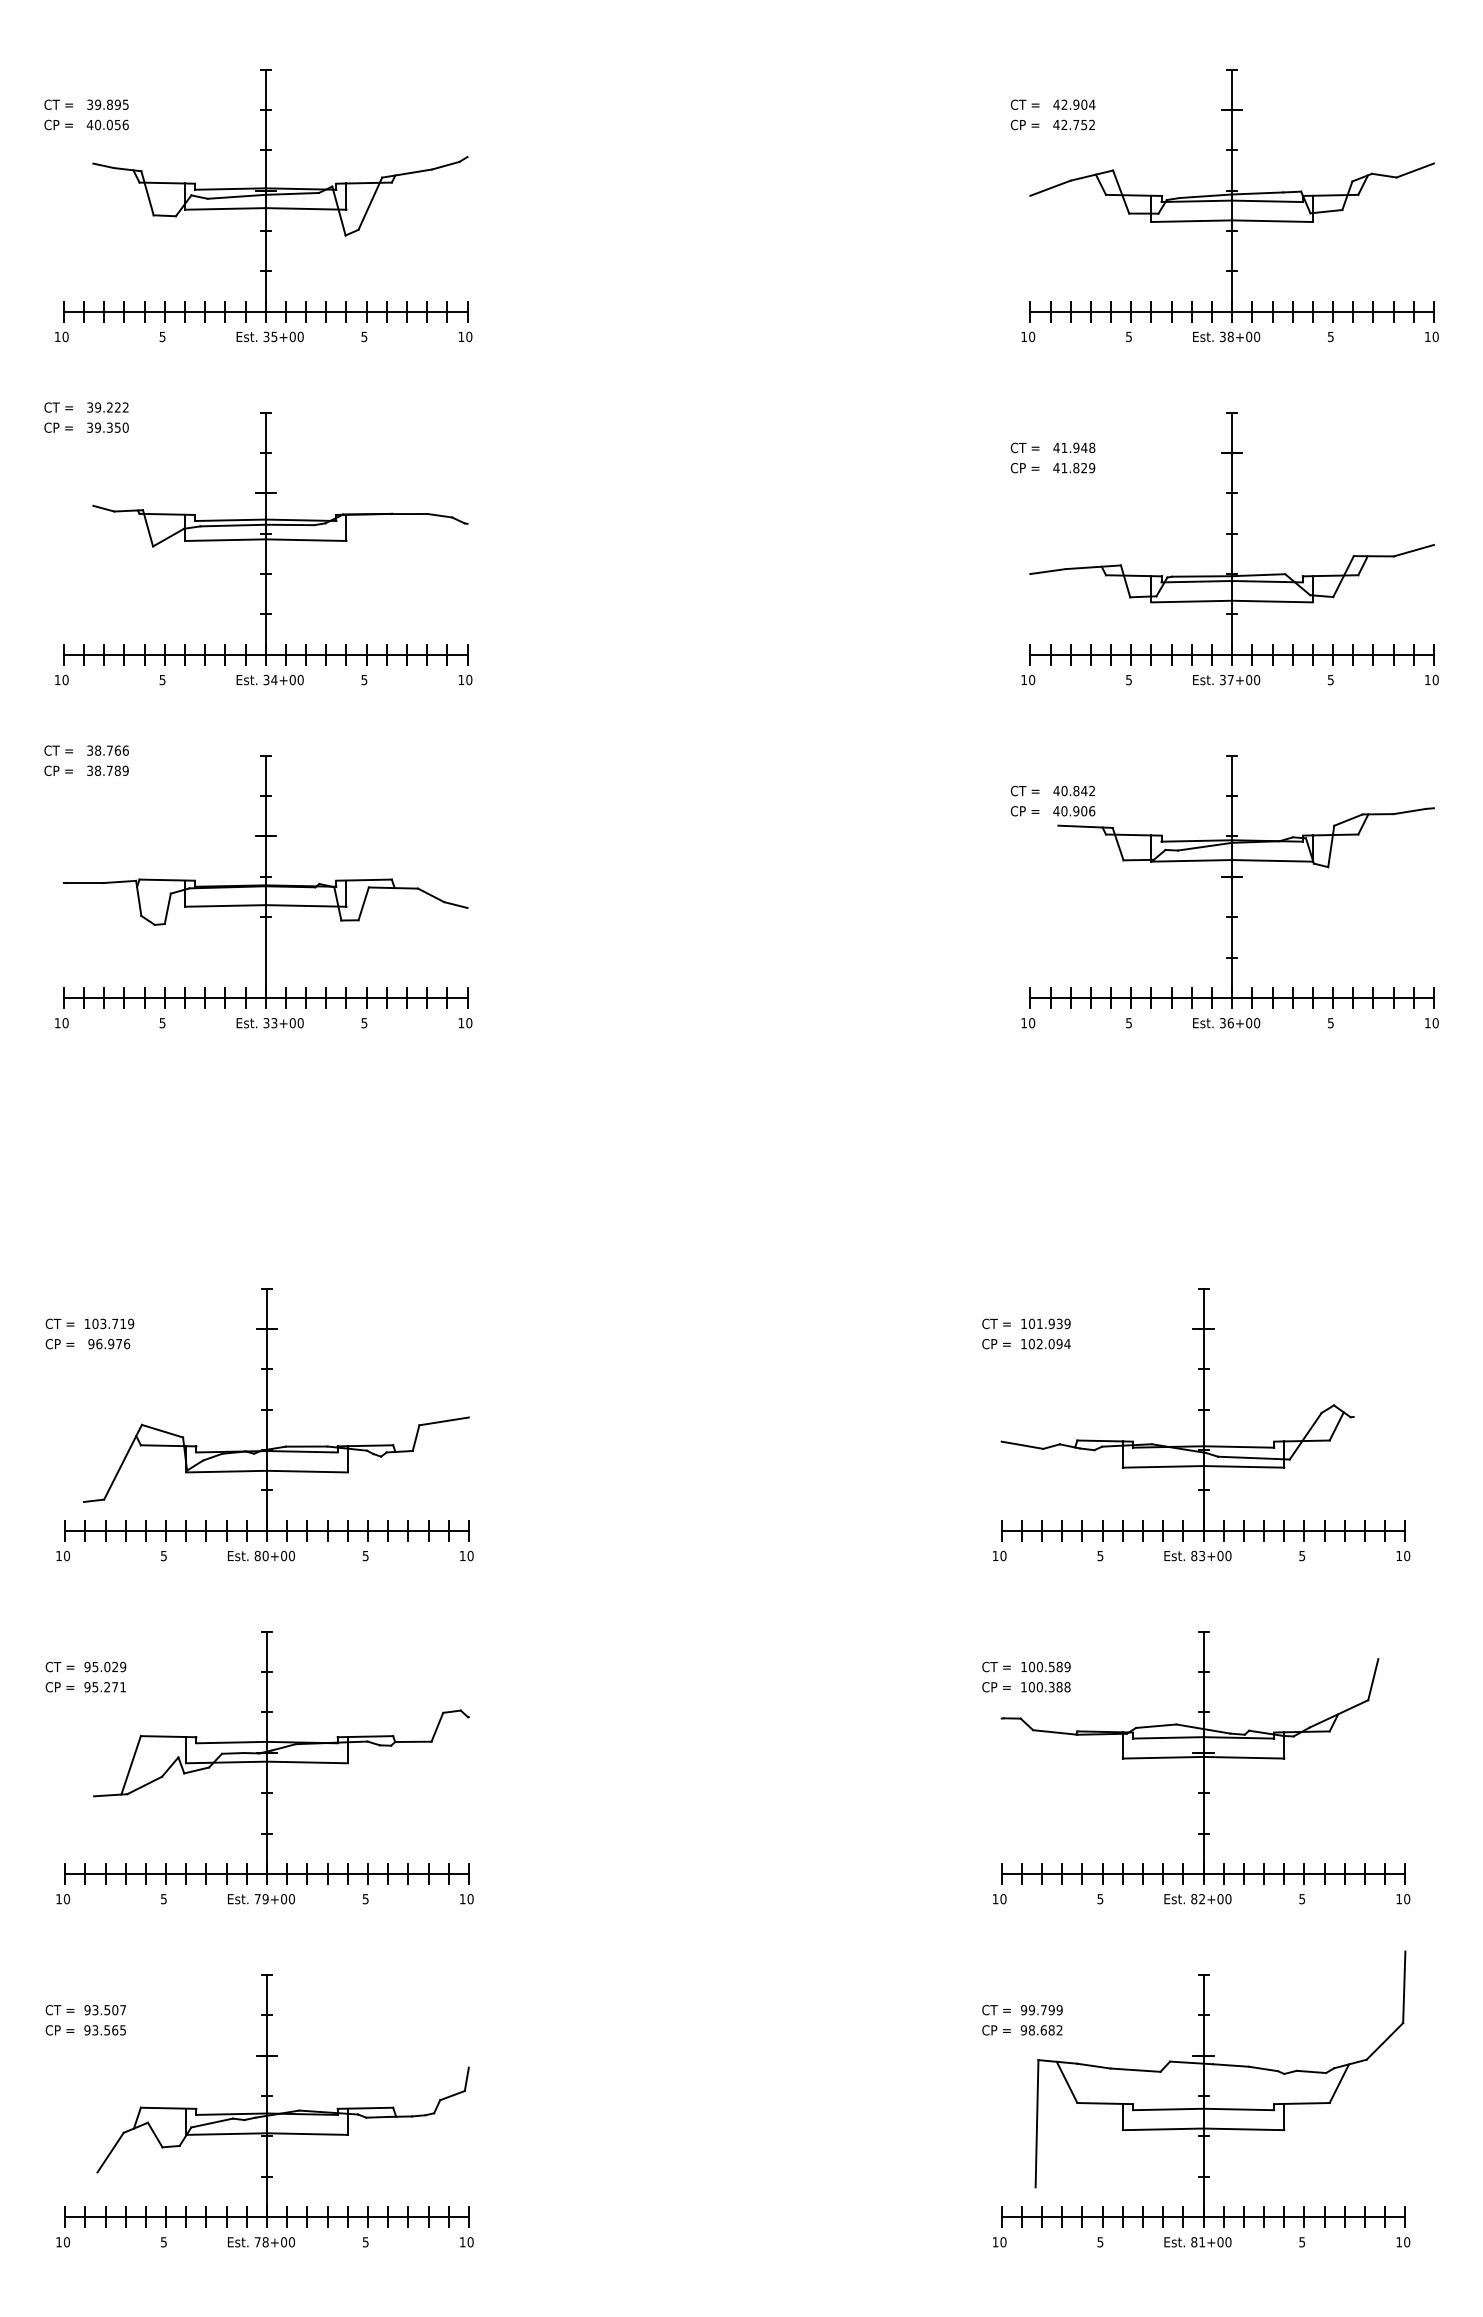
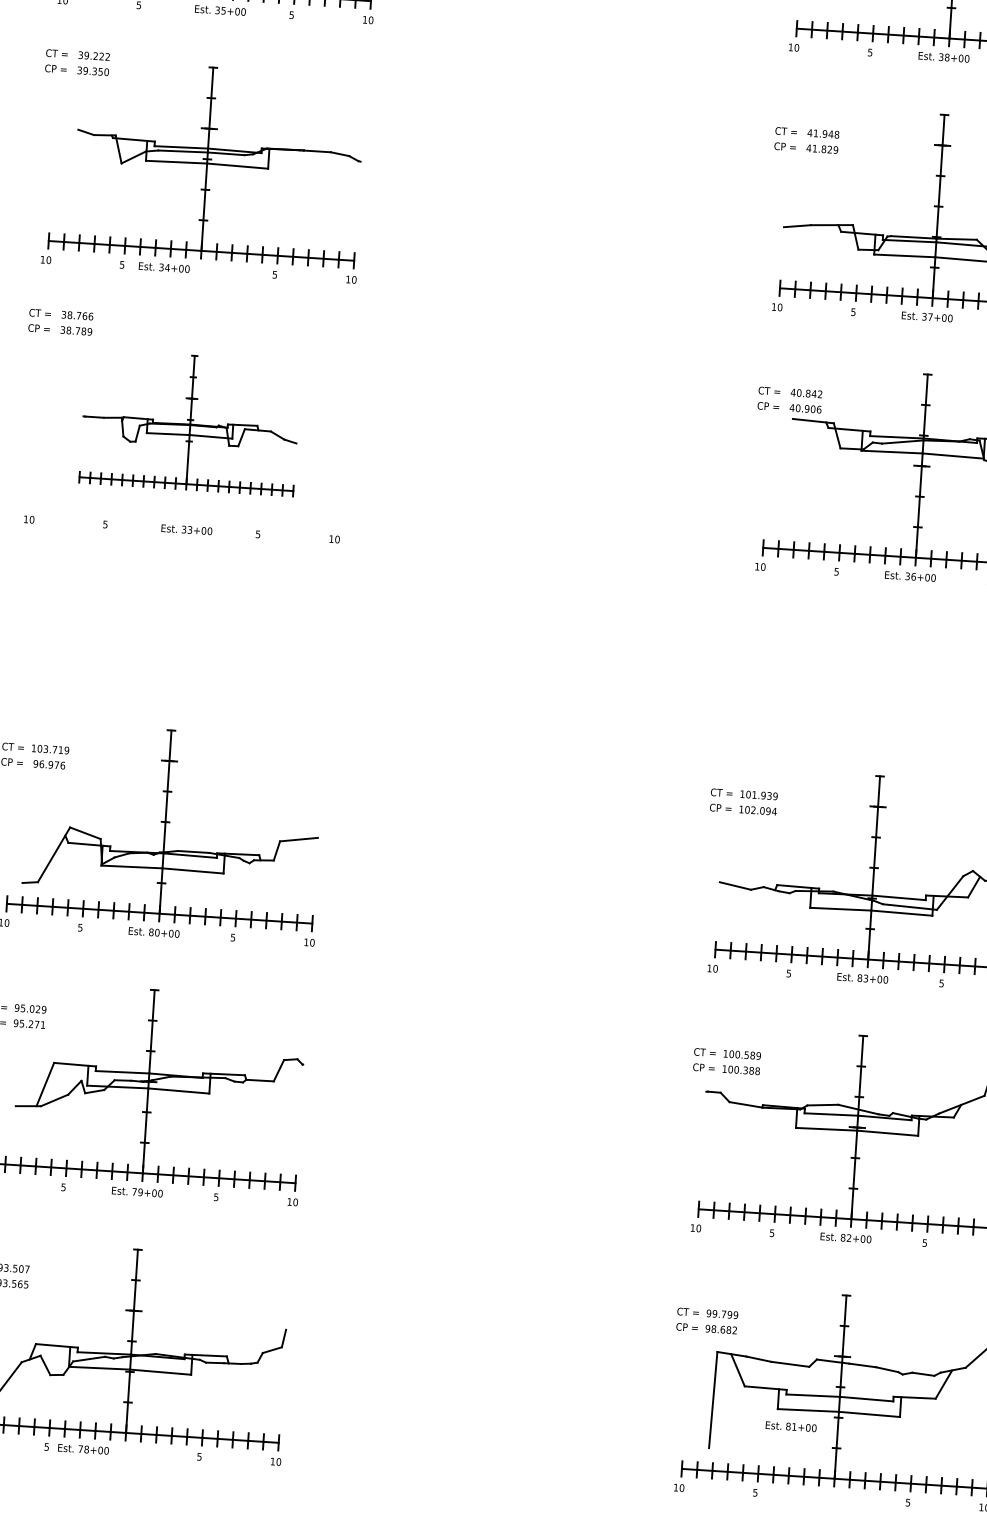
text: (269, 679) -> (163, 267), moved
part: (265, 881) -> (190, 422), size x0.7
text: (261, 2242) -> (83, 1449), moved
text: (1197, 2242) -> (790, 1426), moved

